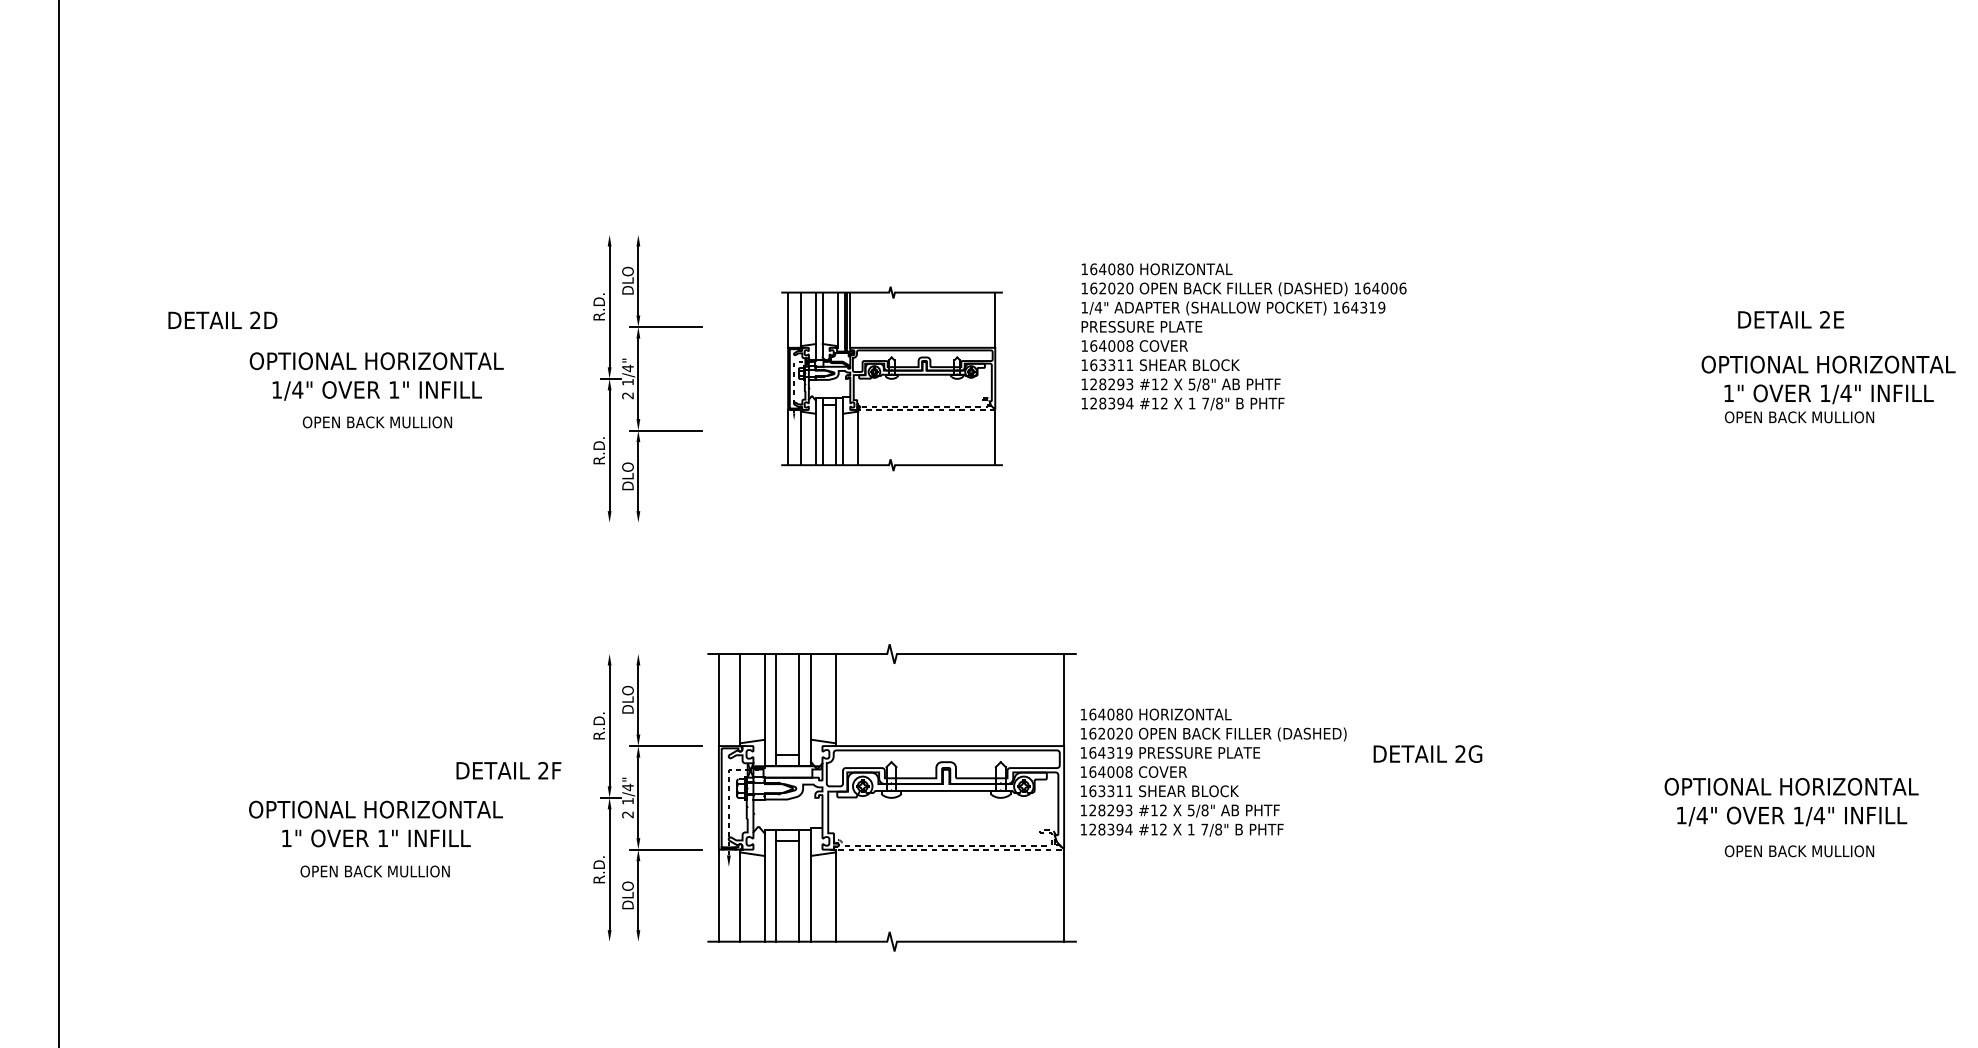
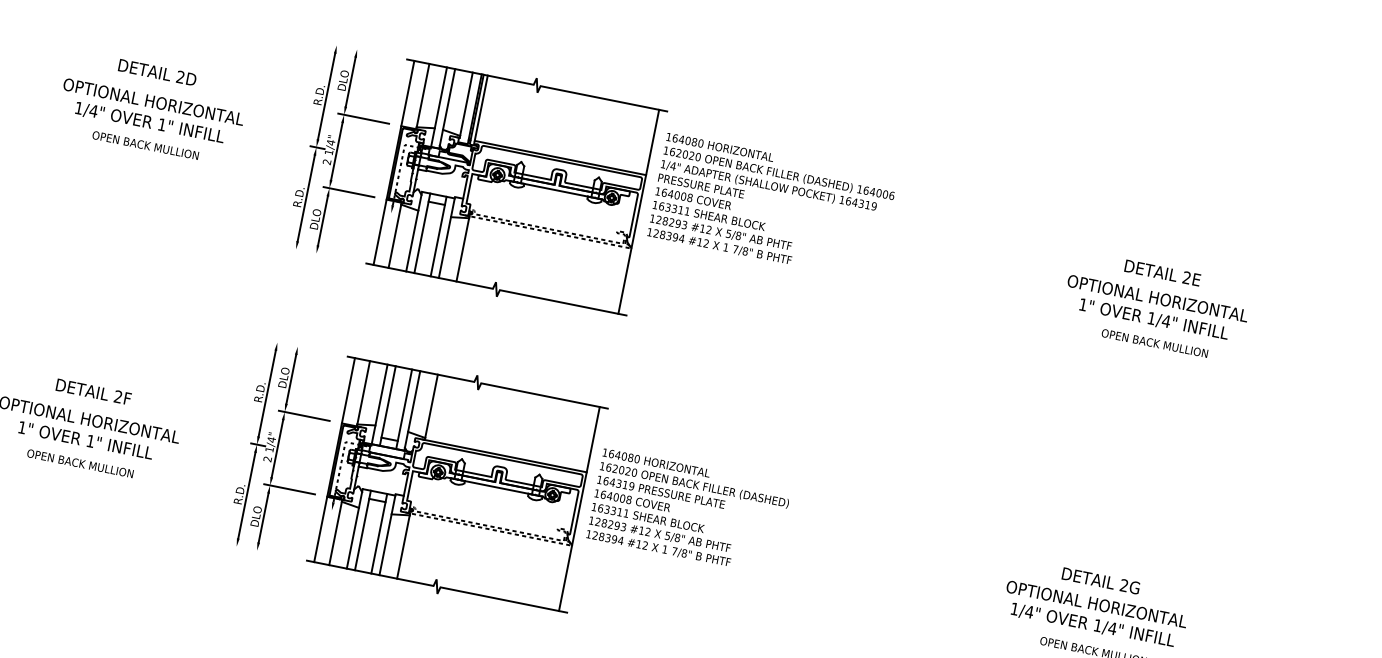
text: (222, 319) -> (157, 71), moved
part: (891, 378) -> (516, 187), size x1.67
text: (1828, 379) -> (1155, 309), moved
text: (1427, 753) -> (1100, 580), moved
text: (508, 770) -> (93, 391), moved

